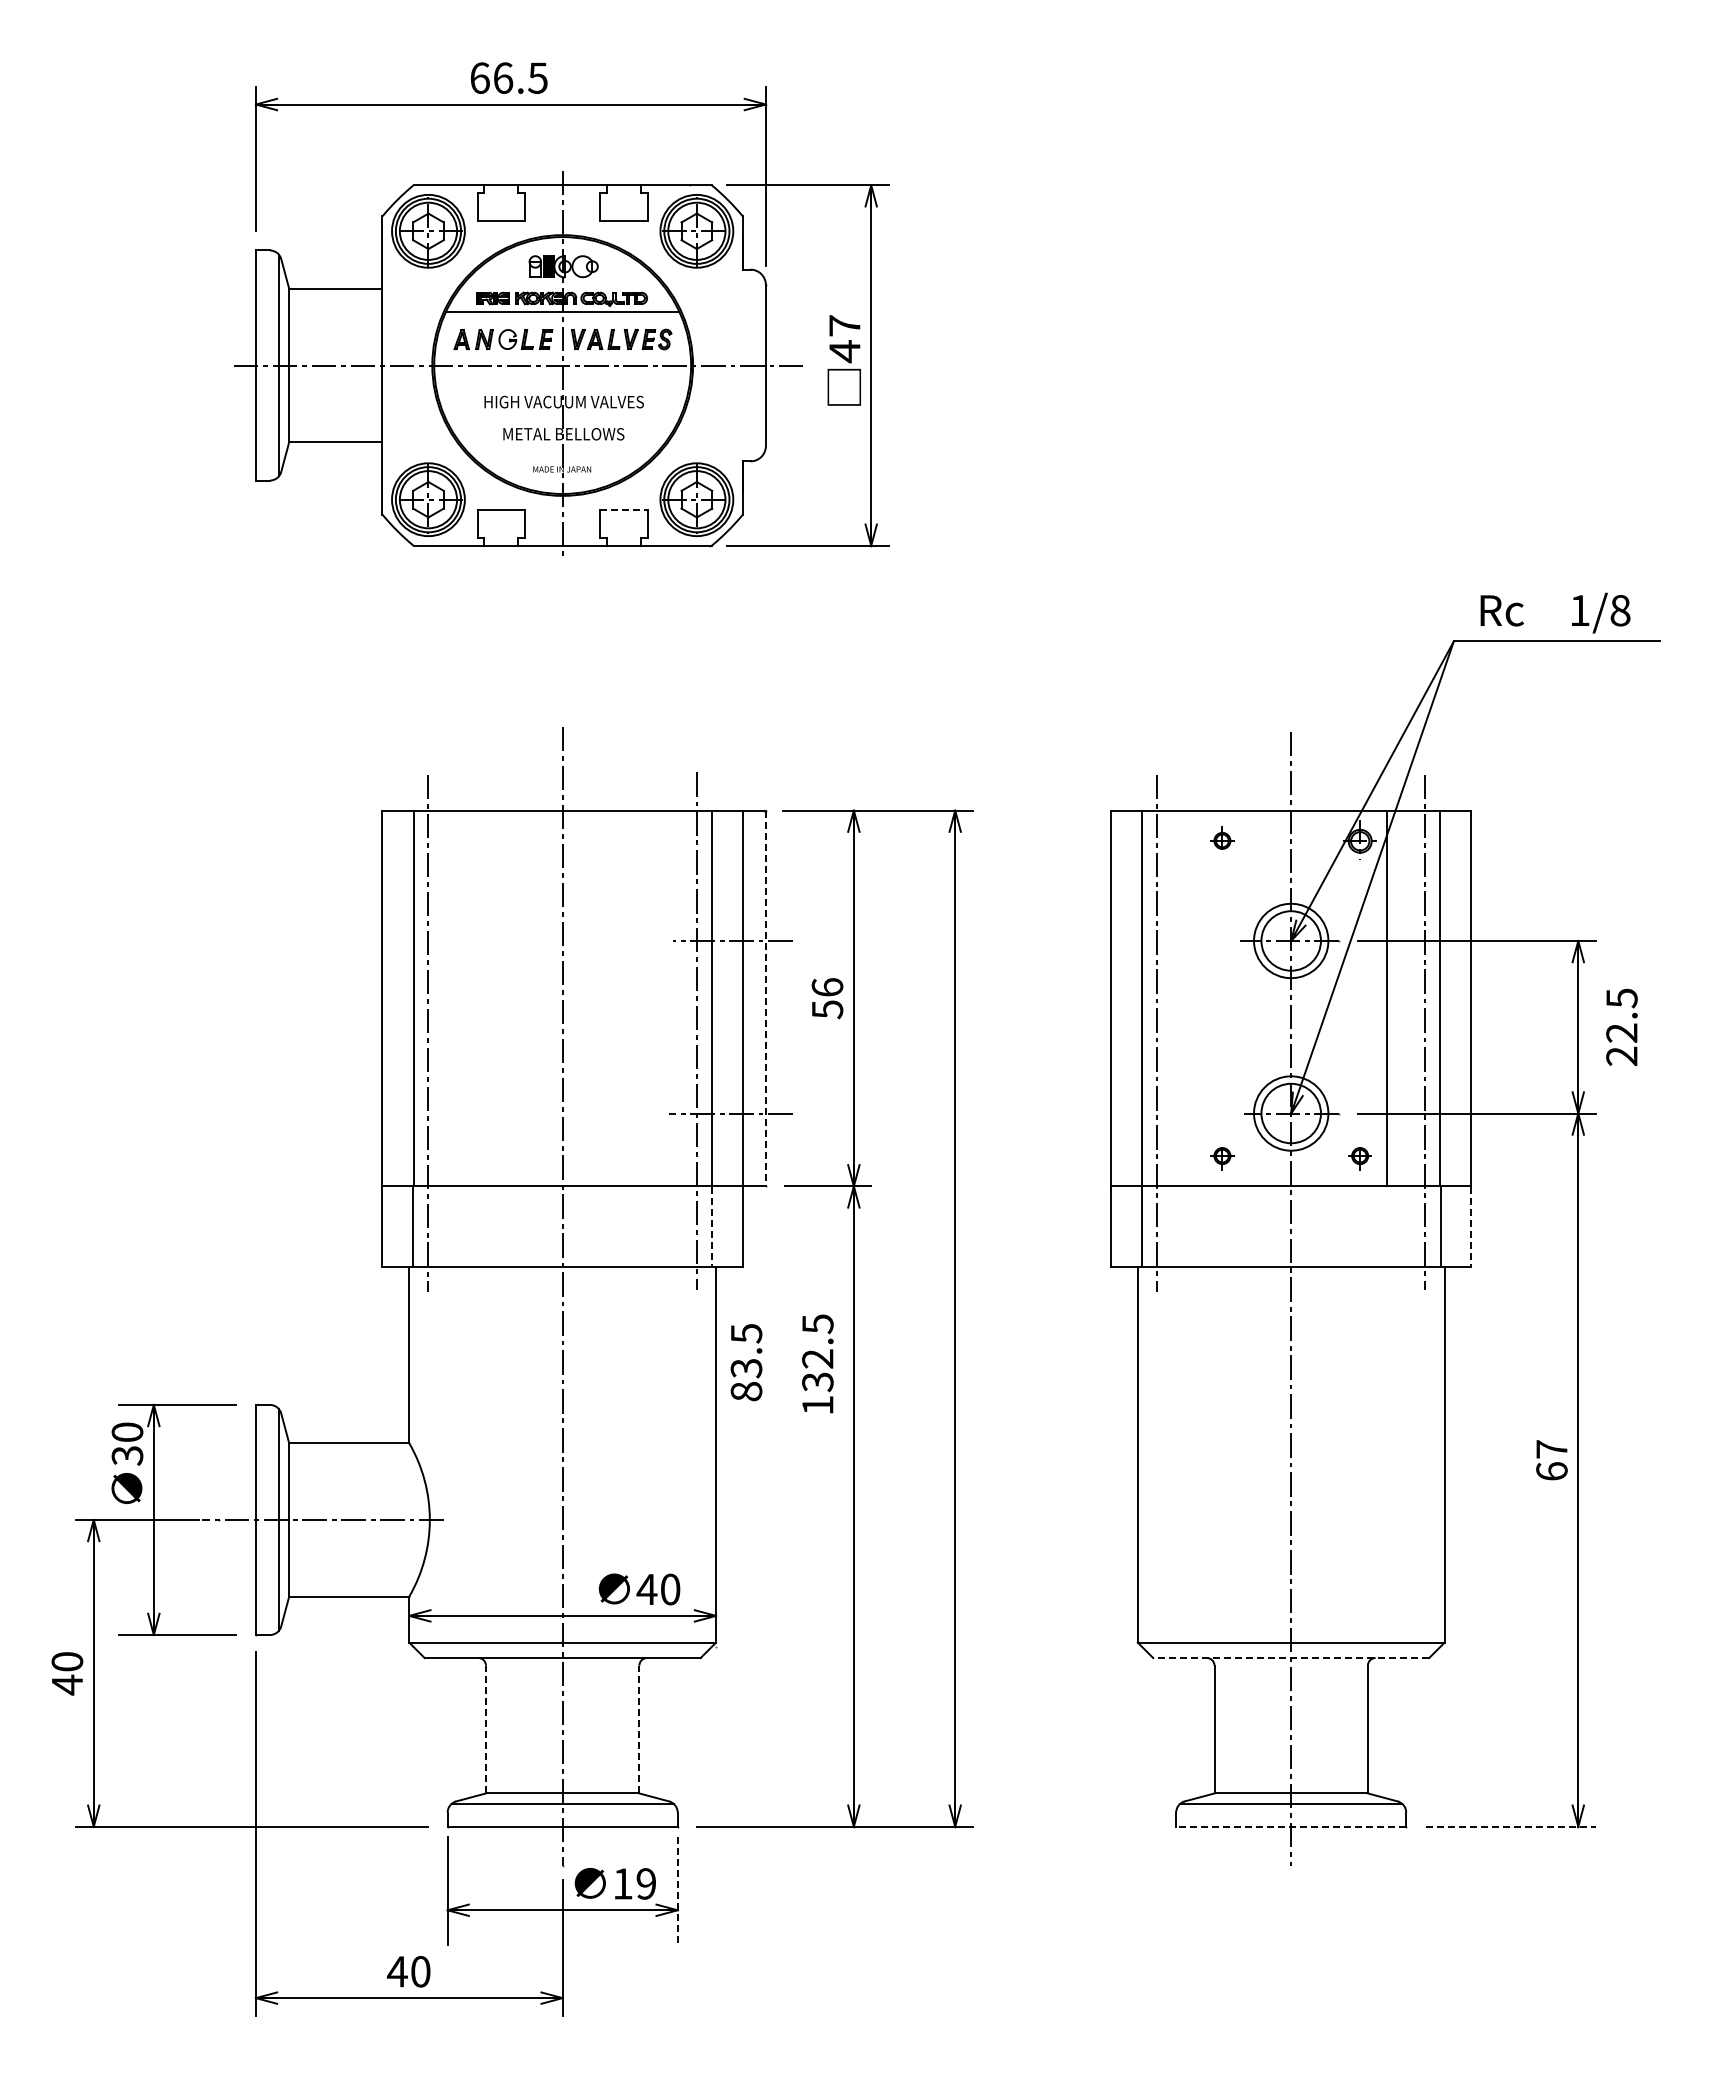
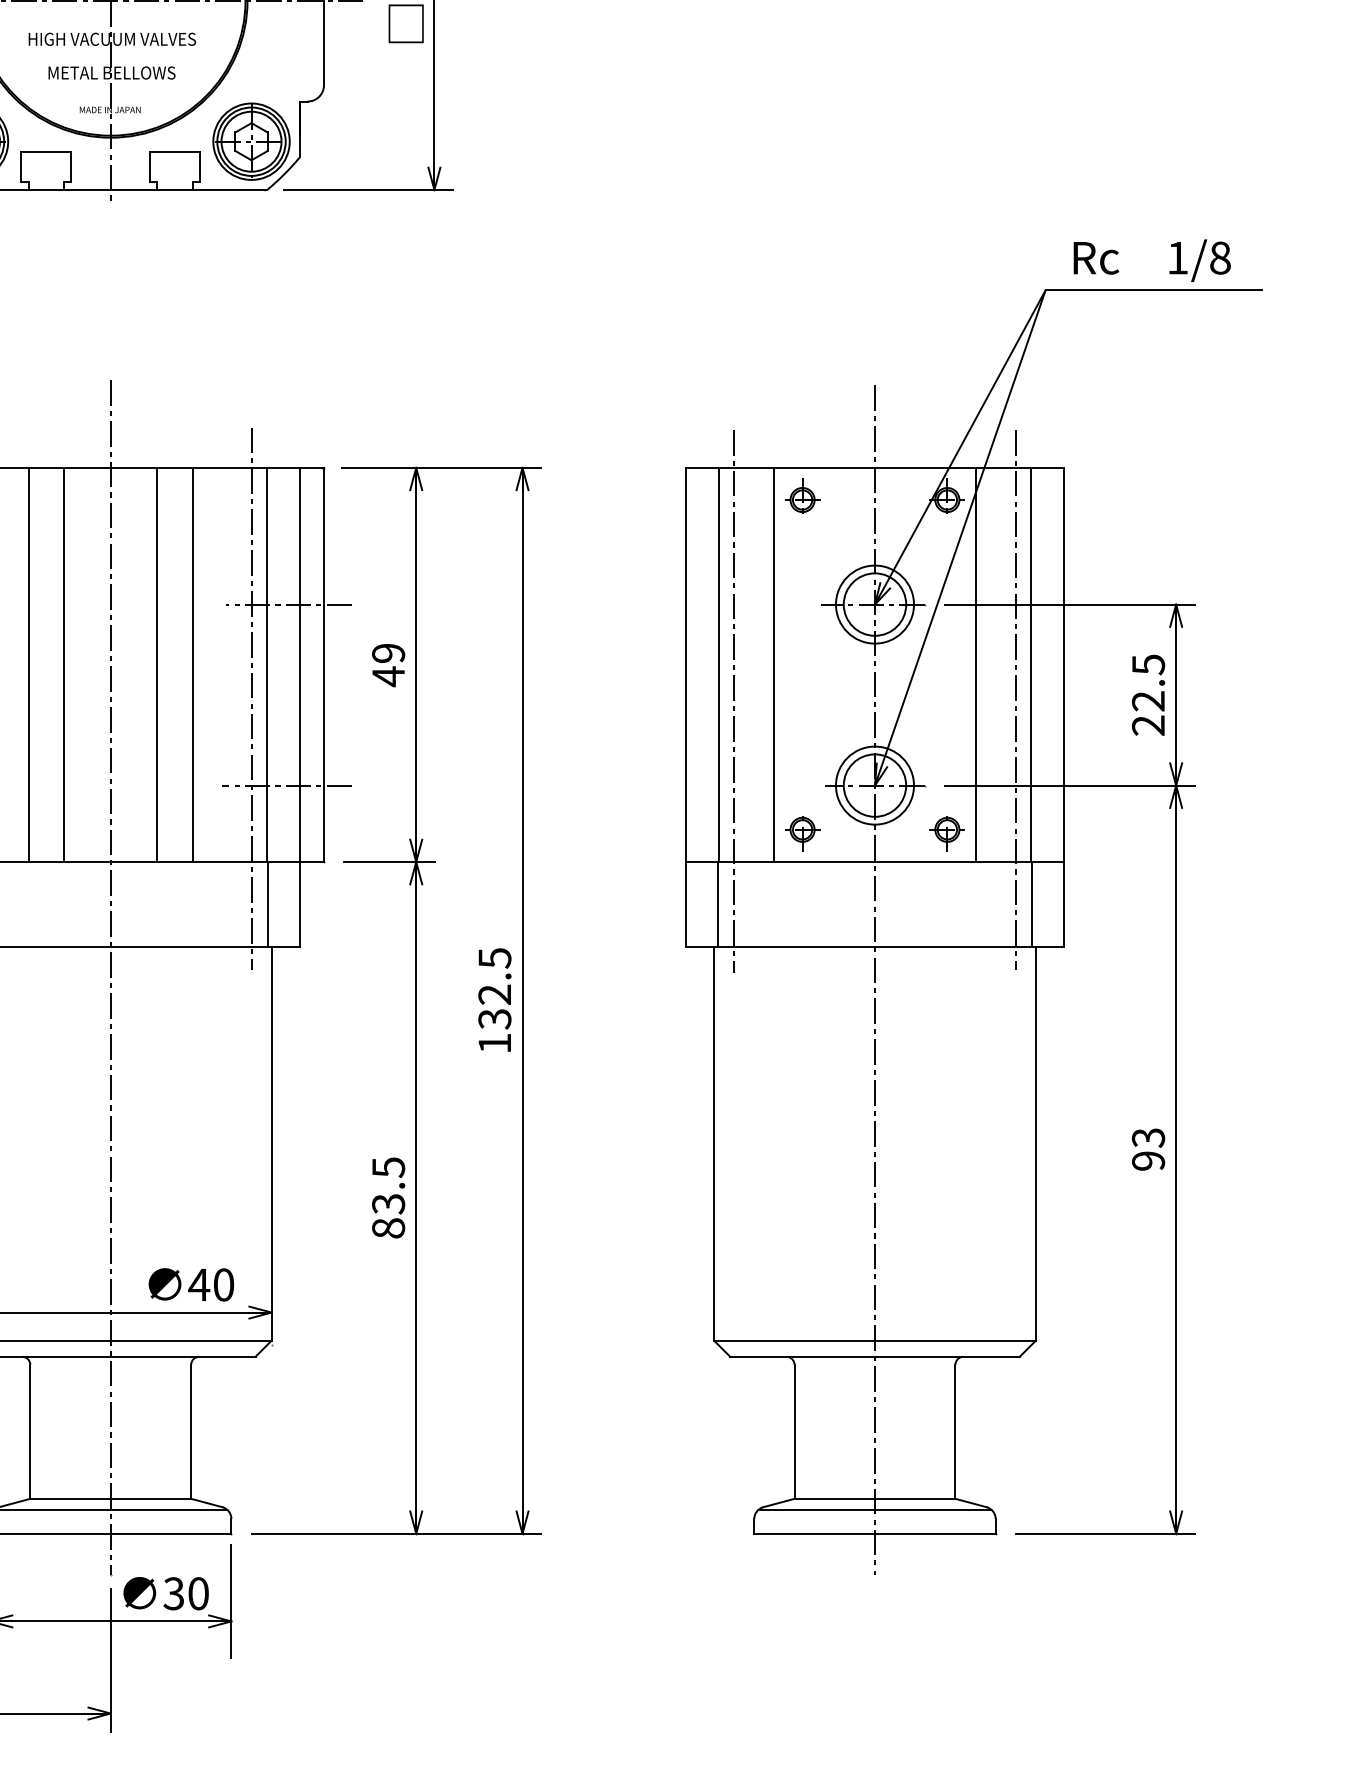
line: (624, 509) -> (175, 151), dashed -> solid
part: (1222, 839) -> (802, 498), size x1.43
line: (484, 998) -> (28, 664), added
line: (518, 998) -> (64, 664), added
line: (607, 998) -> (157, 664), added
line: (640, 998) -> (192, 664), added
line: (765, 998) -> (323, 664), dashed -> solid
text: (827, 998) -> (388, 664), 56 -> 49
line: (1195, 998) -> (774, 664), added
text: (1621, 1026) -> (1148, 694), moved
part: (1222, 1156) -> (802, 830), size x1.43
part: (1359, 1156) -> (946, 830), size x1.43
line: (712, 1226) -> (267, 904), dashed -> solid
line: (1471, 1227) -> (1064, 905), dashed -> solid
text: (746, 1362) -> (388, 1197), moved
text: (817, 1363) -> (494, 999), moved
text: (1551, 1460) -> (1148, 1149), 67 -> 93
line: (1290, 1658) -> (874, 1357), dashed -> solid
line: (485, 1729) -> (29, 1431), dashed -> solid
line: (639, 1729) -> (191, 1431), dashed -> solid
line: (1290, 1826) -> (874, 1533), dashed -> solid
line: (1511, 1826) -> (1106, 1533), dashed -> solid
text: (634, 1883) -> (186, 1593), 19 -> 30
line: (677, 1891) -> (231, 1601), dashed -> solid

